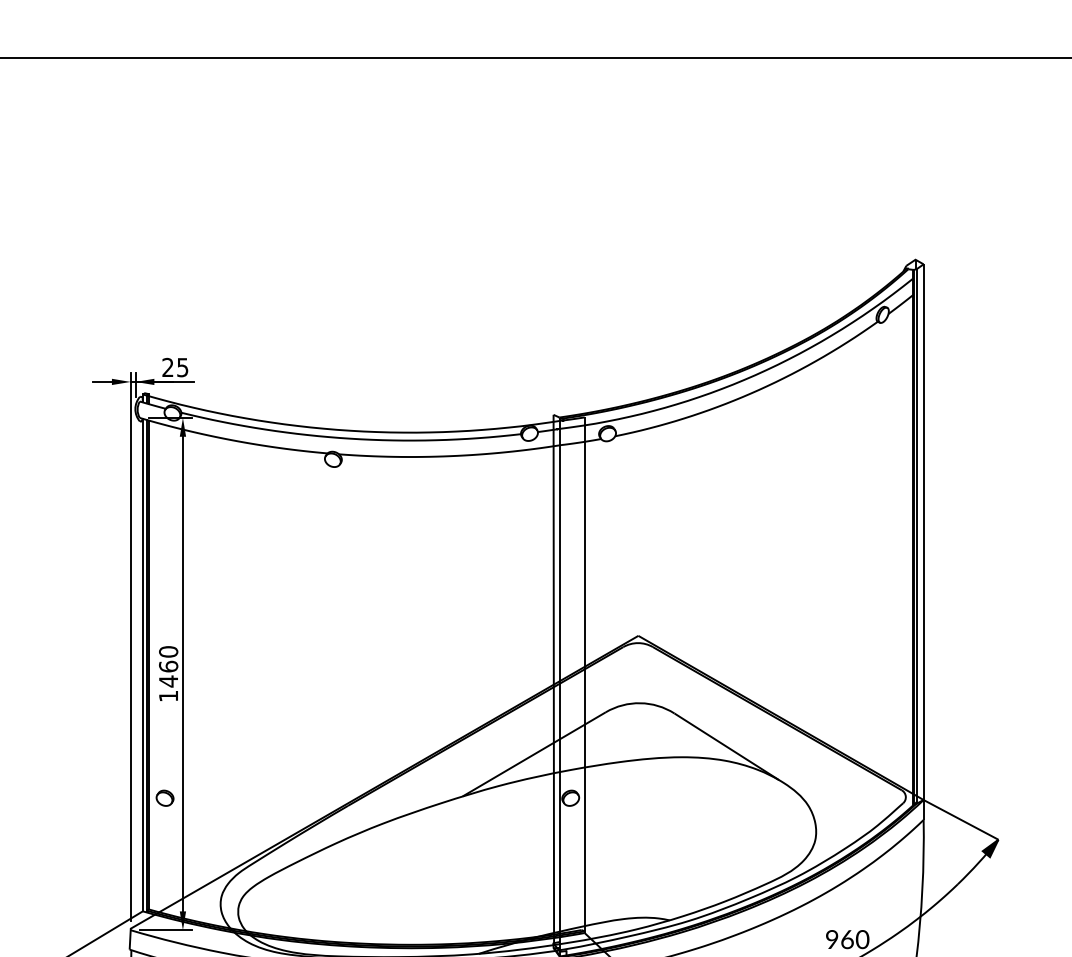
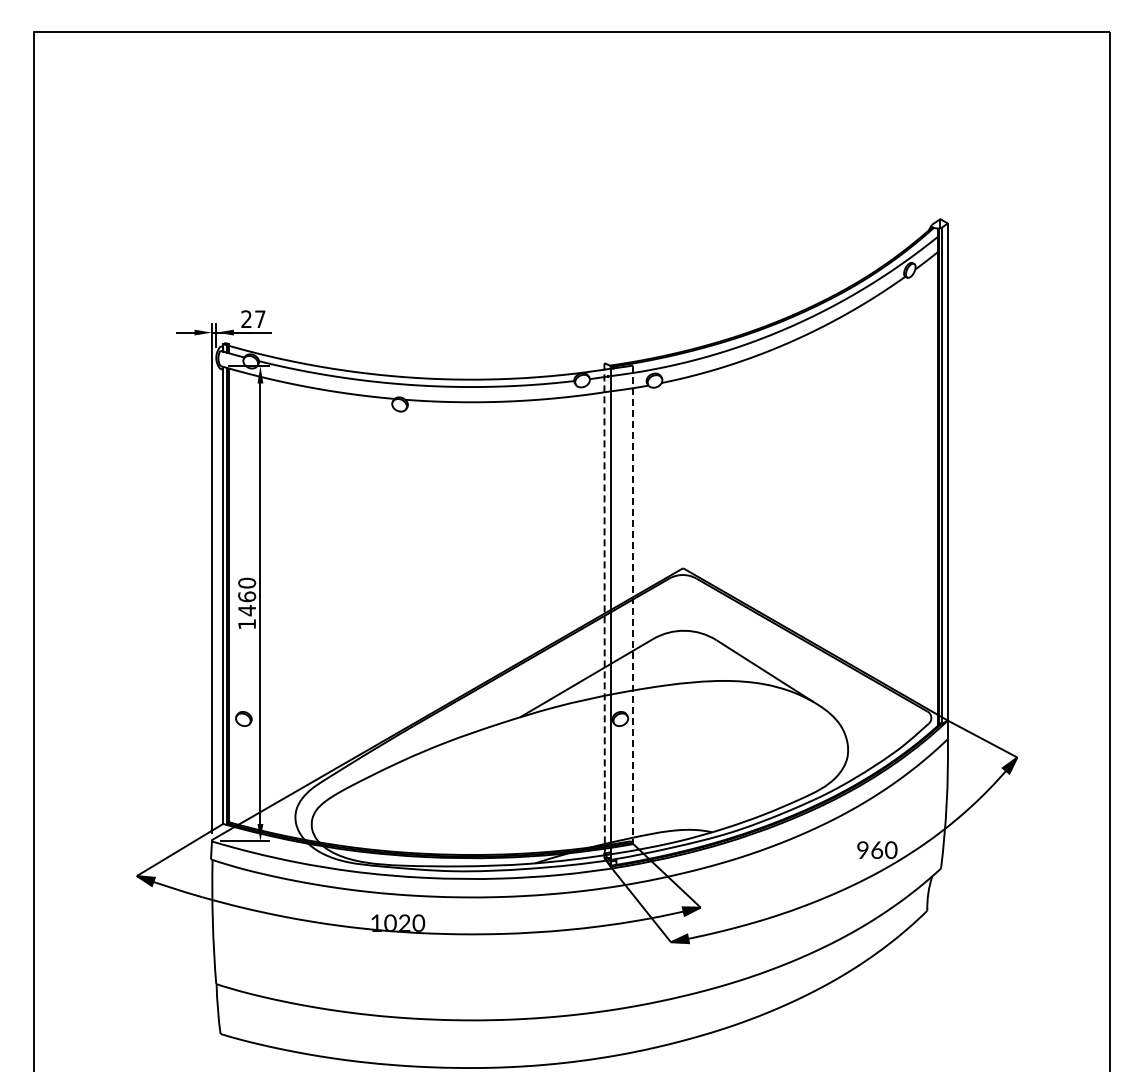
text: (183, 367) -> (260, 319), 25 -> 27
line: (584, 675) -> (633, 605), solid -> dashed
line: (553, 679) -> (604, 608), solid -> dashed

